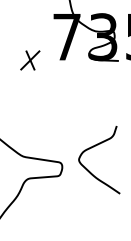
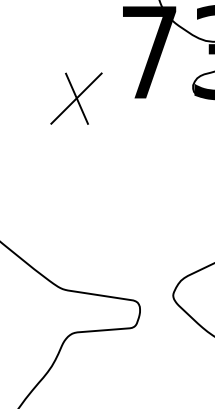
part: (30, 60) -> (77, 98), size x1.4

